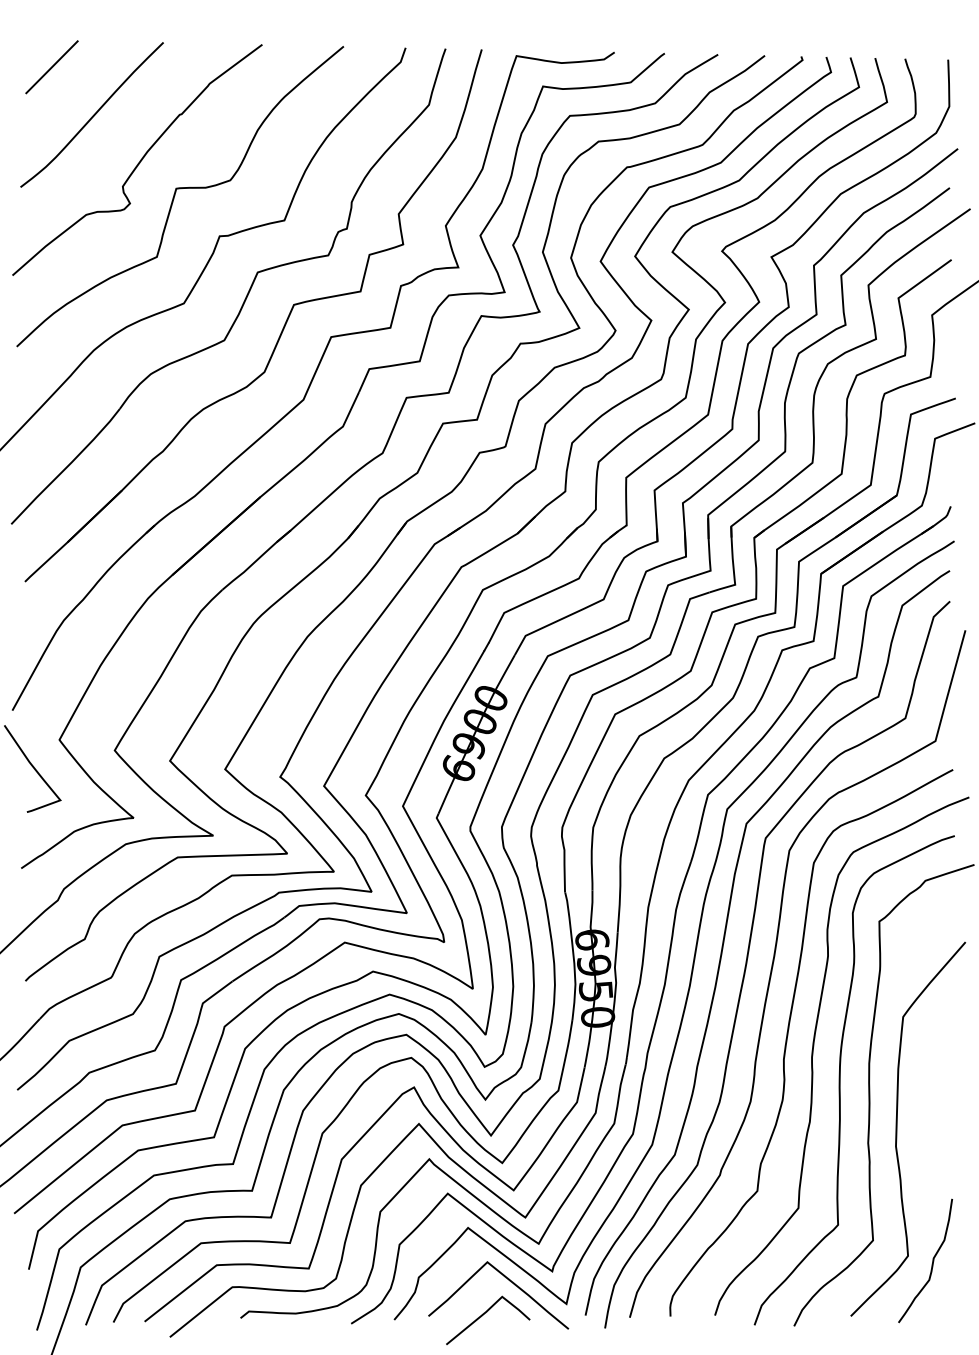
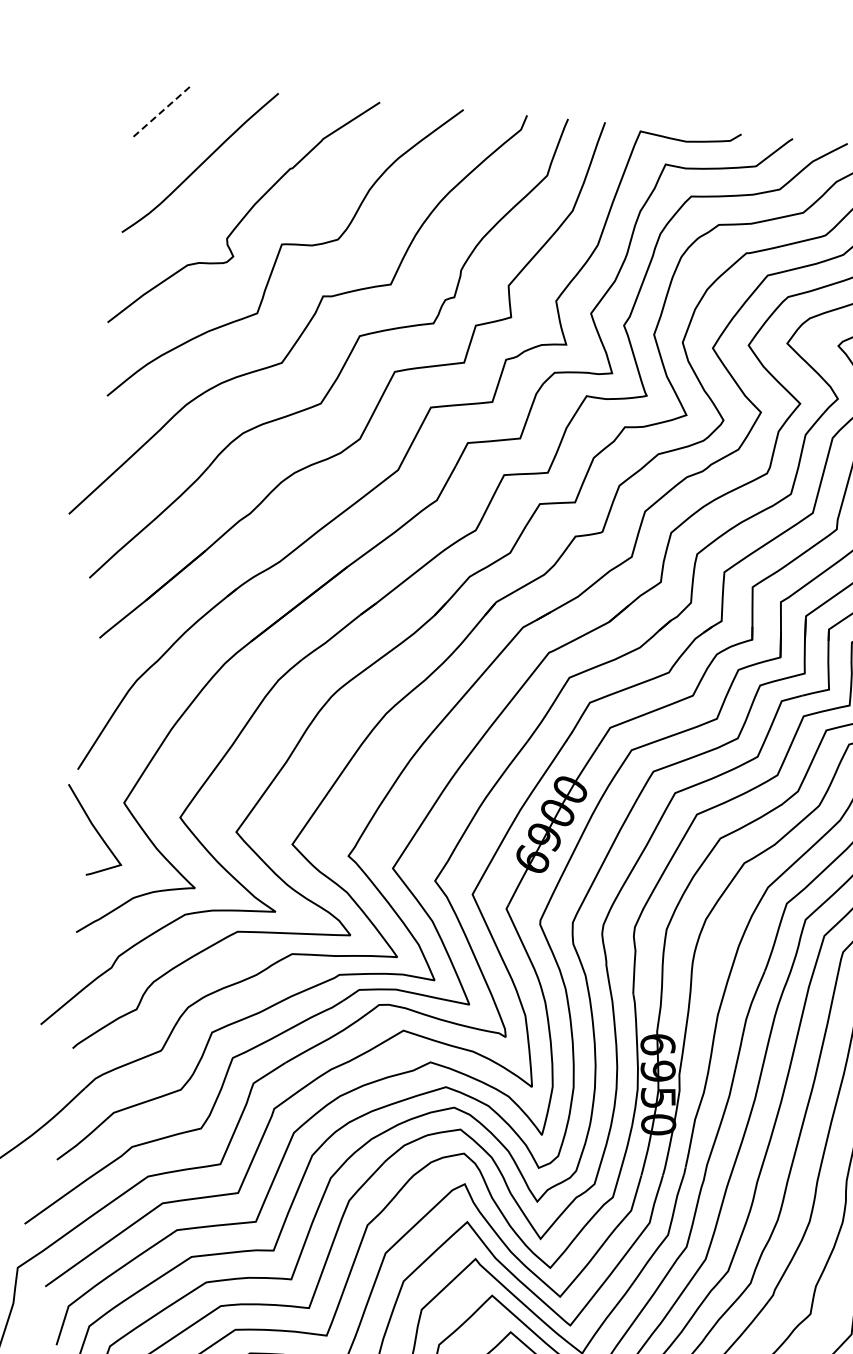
line: (52, 66) -> (162, 110), solid -> dashed

